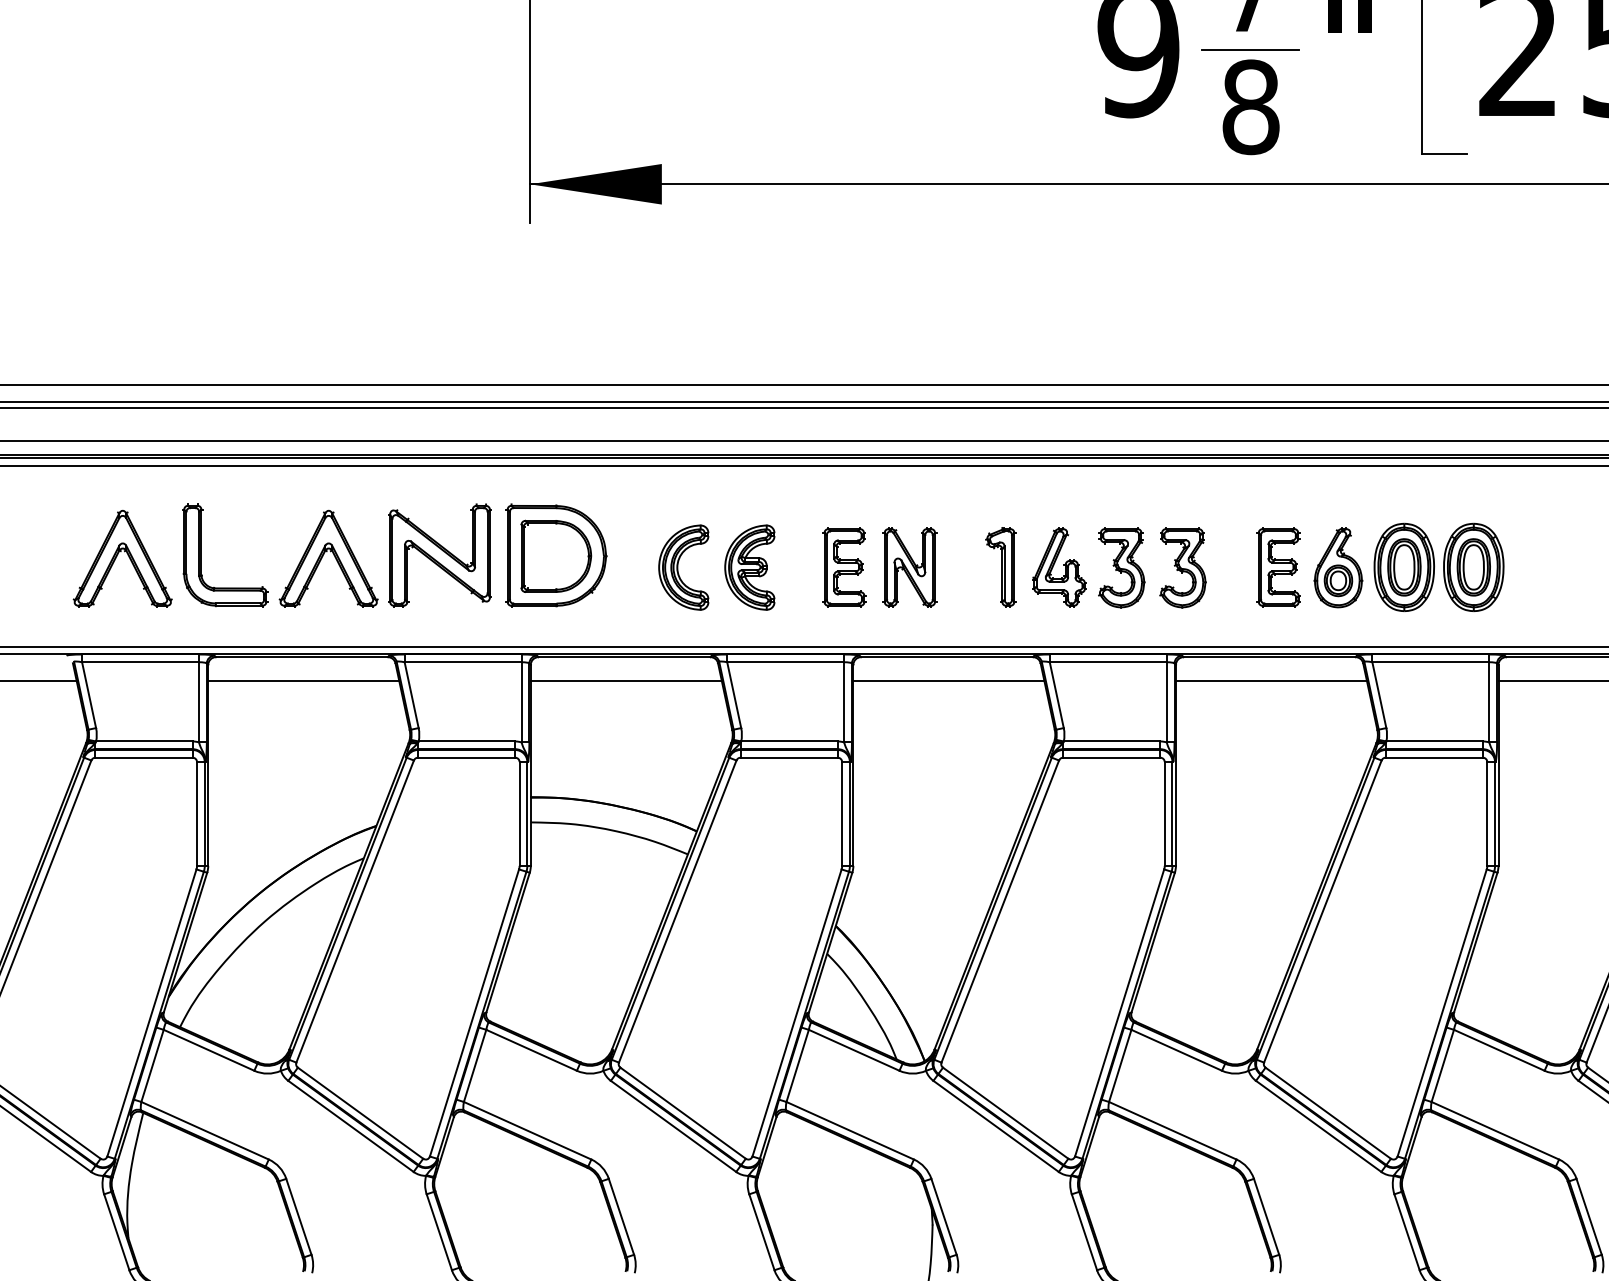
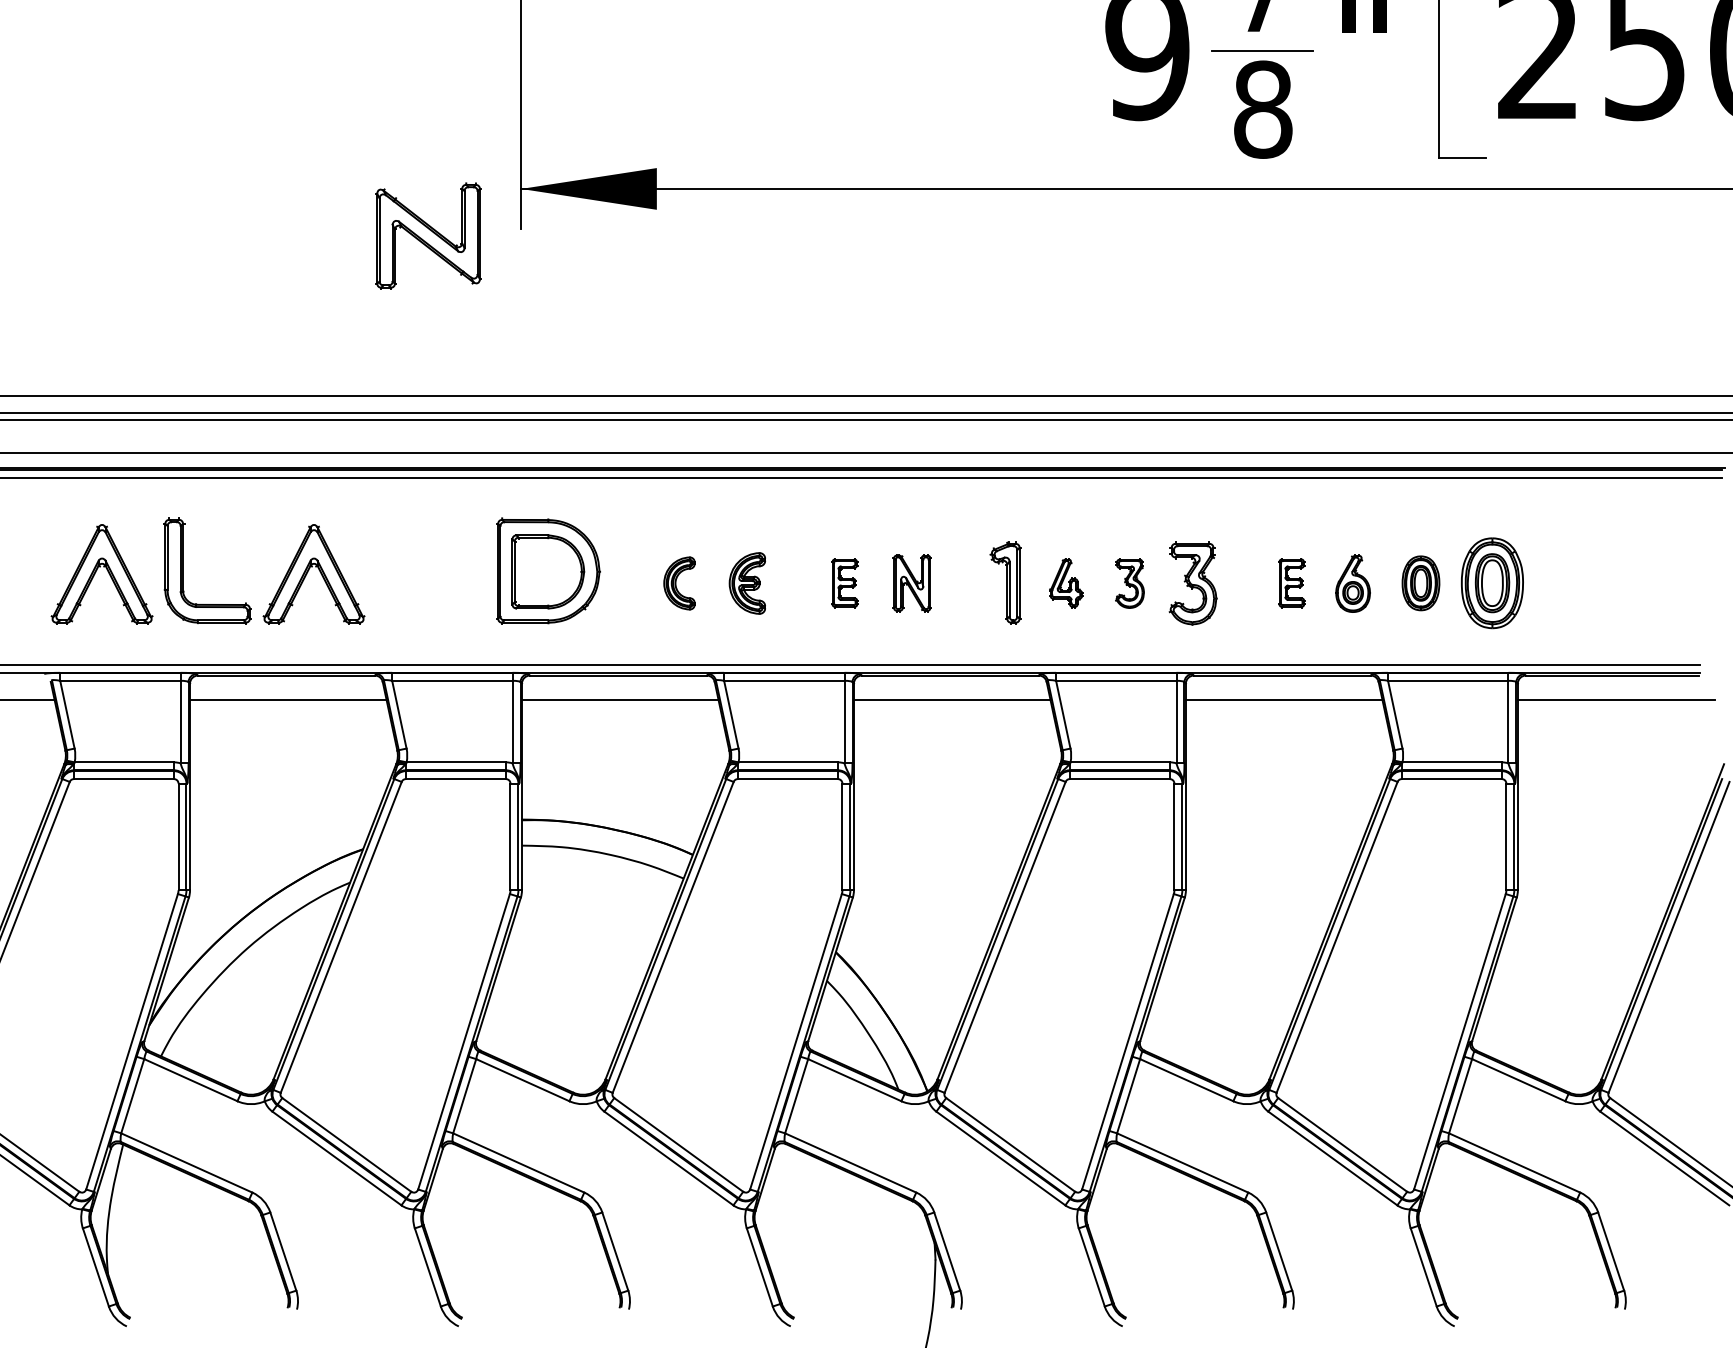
part: (439, 555) -> (428, 235), moved
part: (844, 566) -> (844, 582), size x0.6
part: (910, 566) -> (912, 582), size x0.7
part: (1059, 566) -> (1066, 582), size x0.6
part: (1278, 566) -> (1291, 582), size x0.6
part: (683, 567) -> (679, 583), size x0.6
part: (749, 567) -> (747, 583), size x0.7
part: (1121, 567) -> (1129, 583), size x0.6
part: (1337, 567) -> (1352, 583), size x0.7
part: (1403, 567) -> (1420, 583), size x0.6

